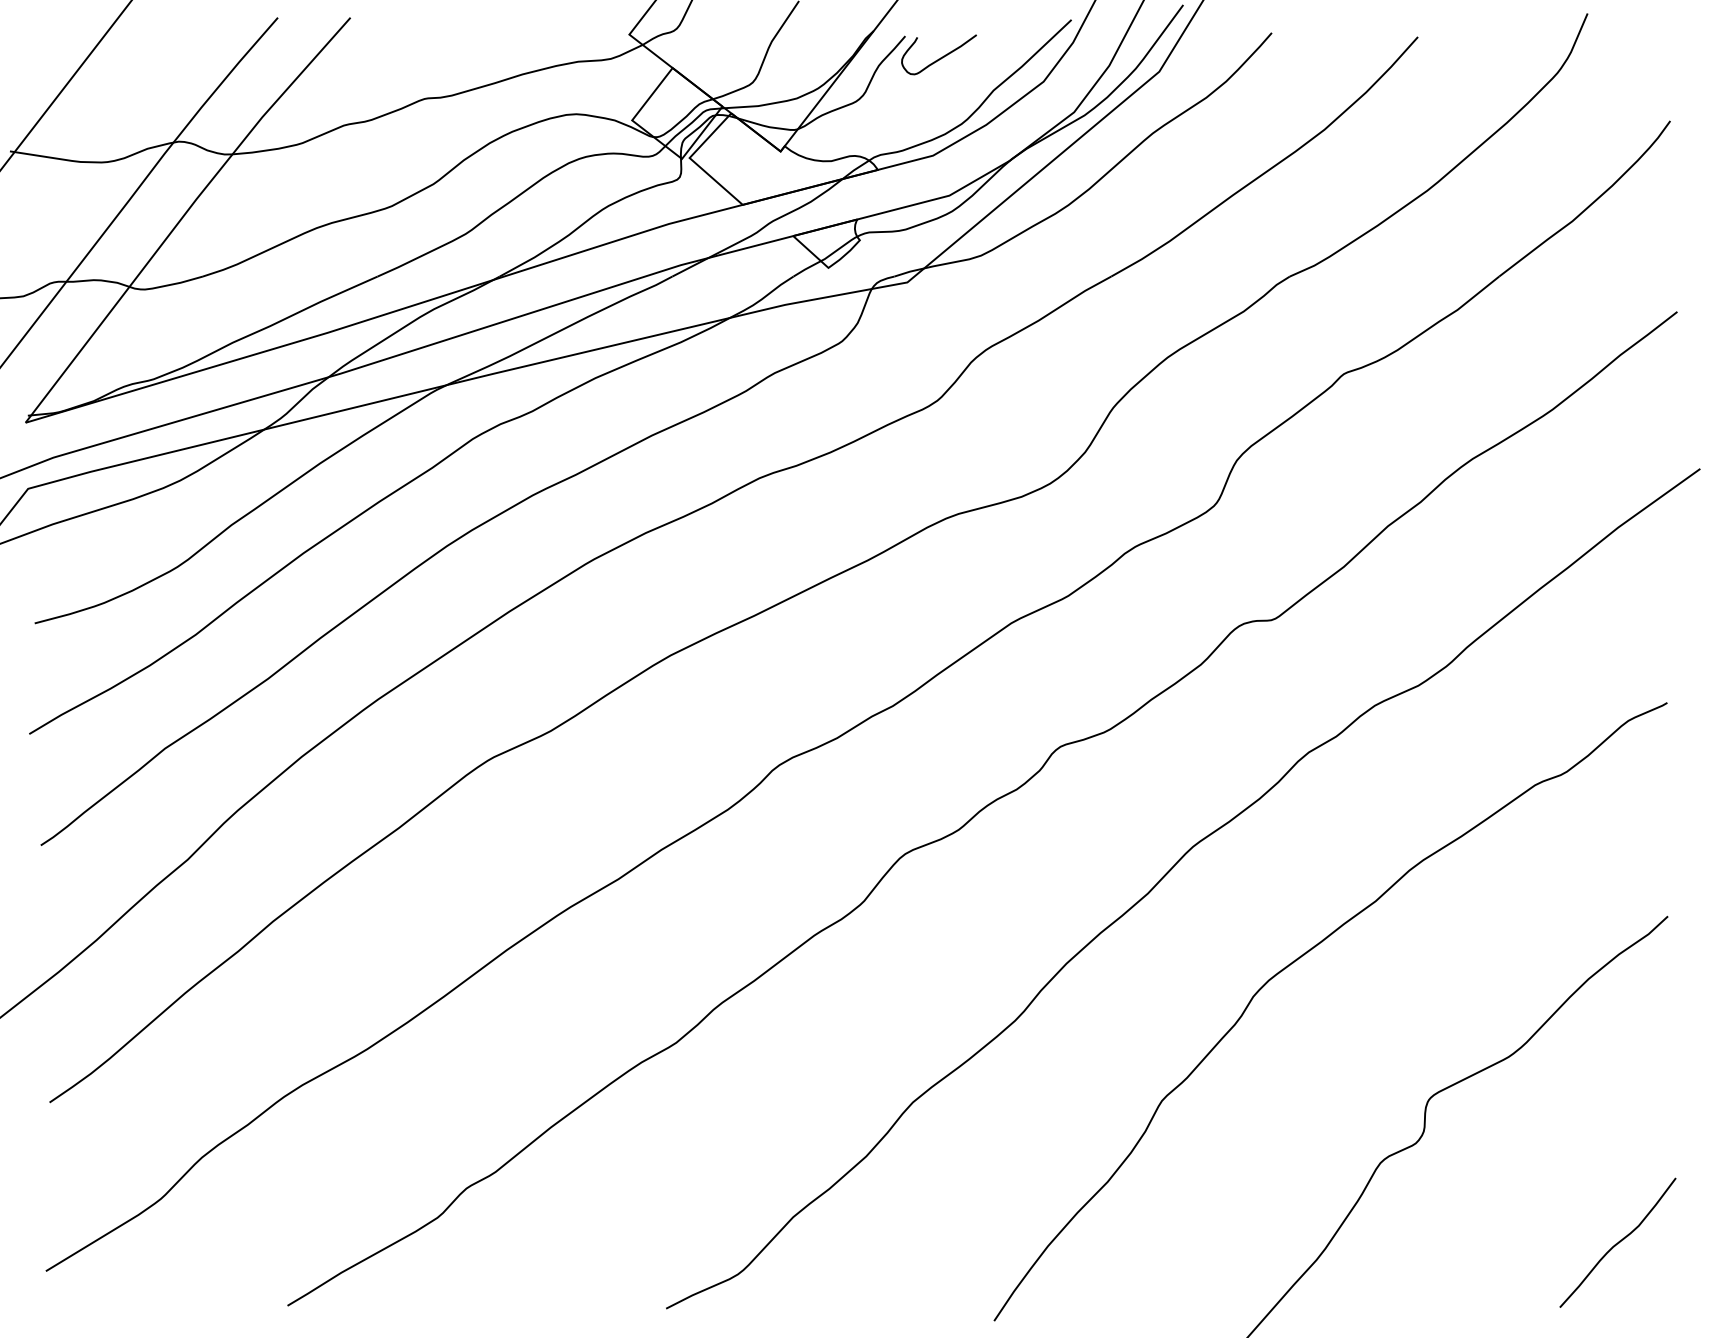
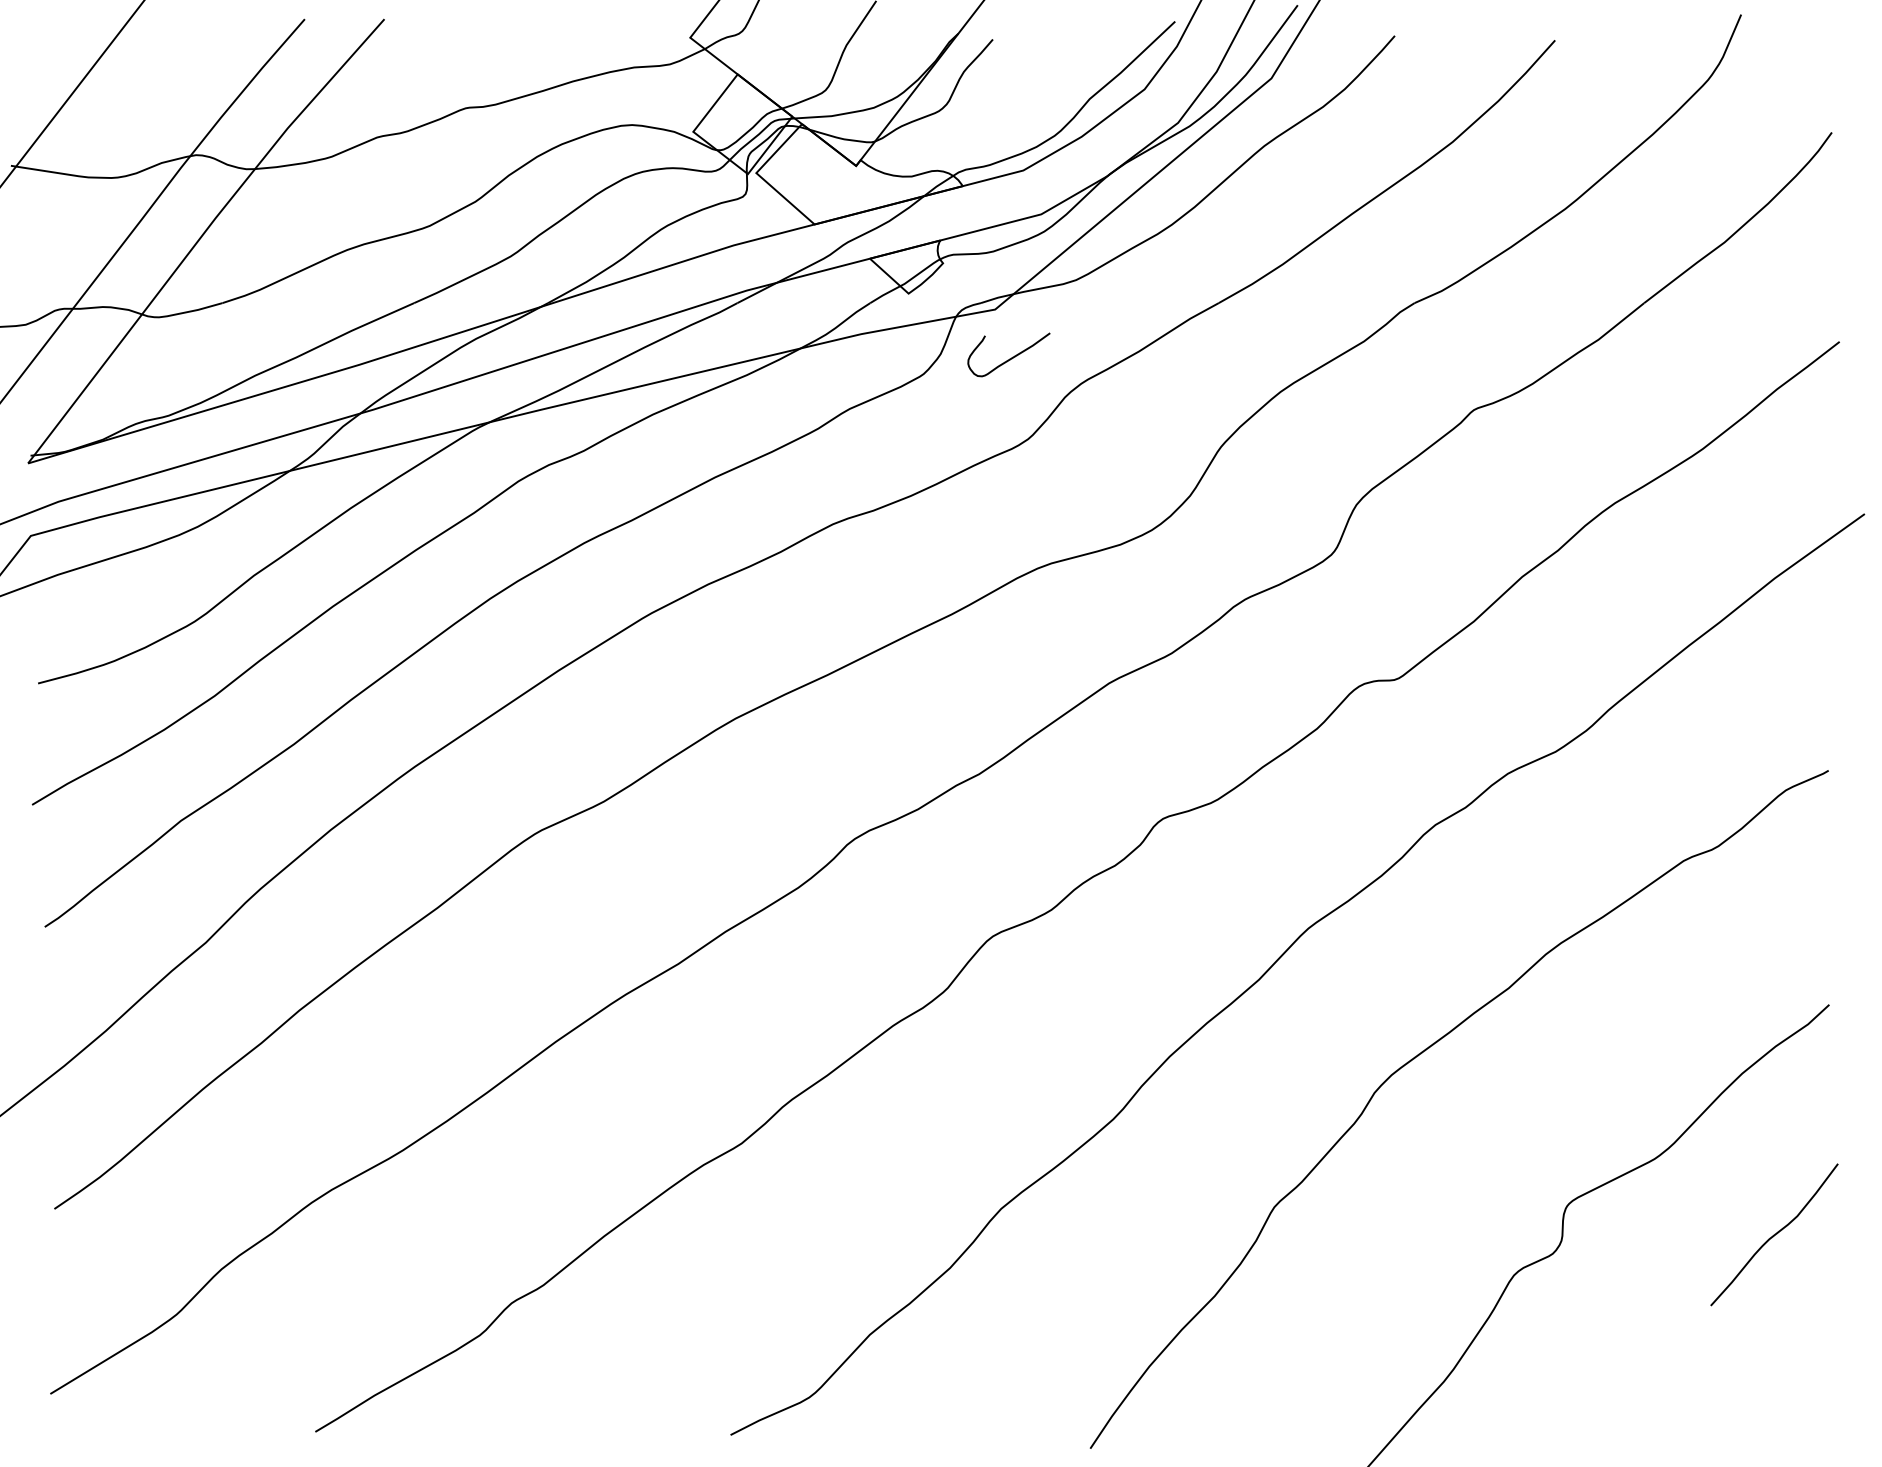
curve: (939, 58) -> (1009, 358), moved
curve: (1617, 1242) -> (1774, 1234), moved

